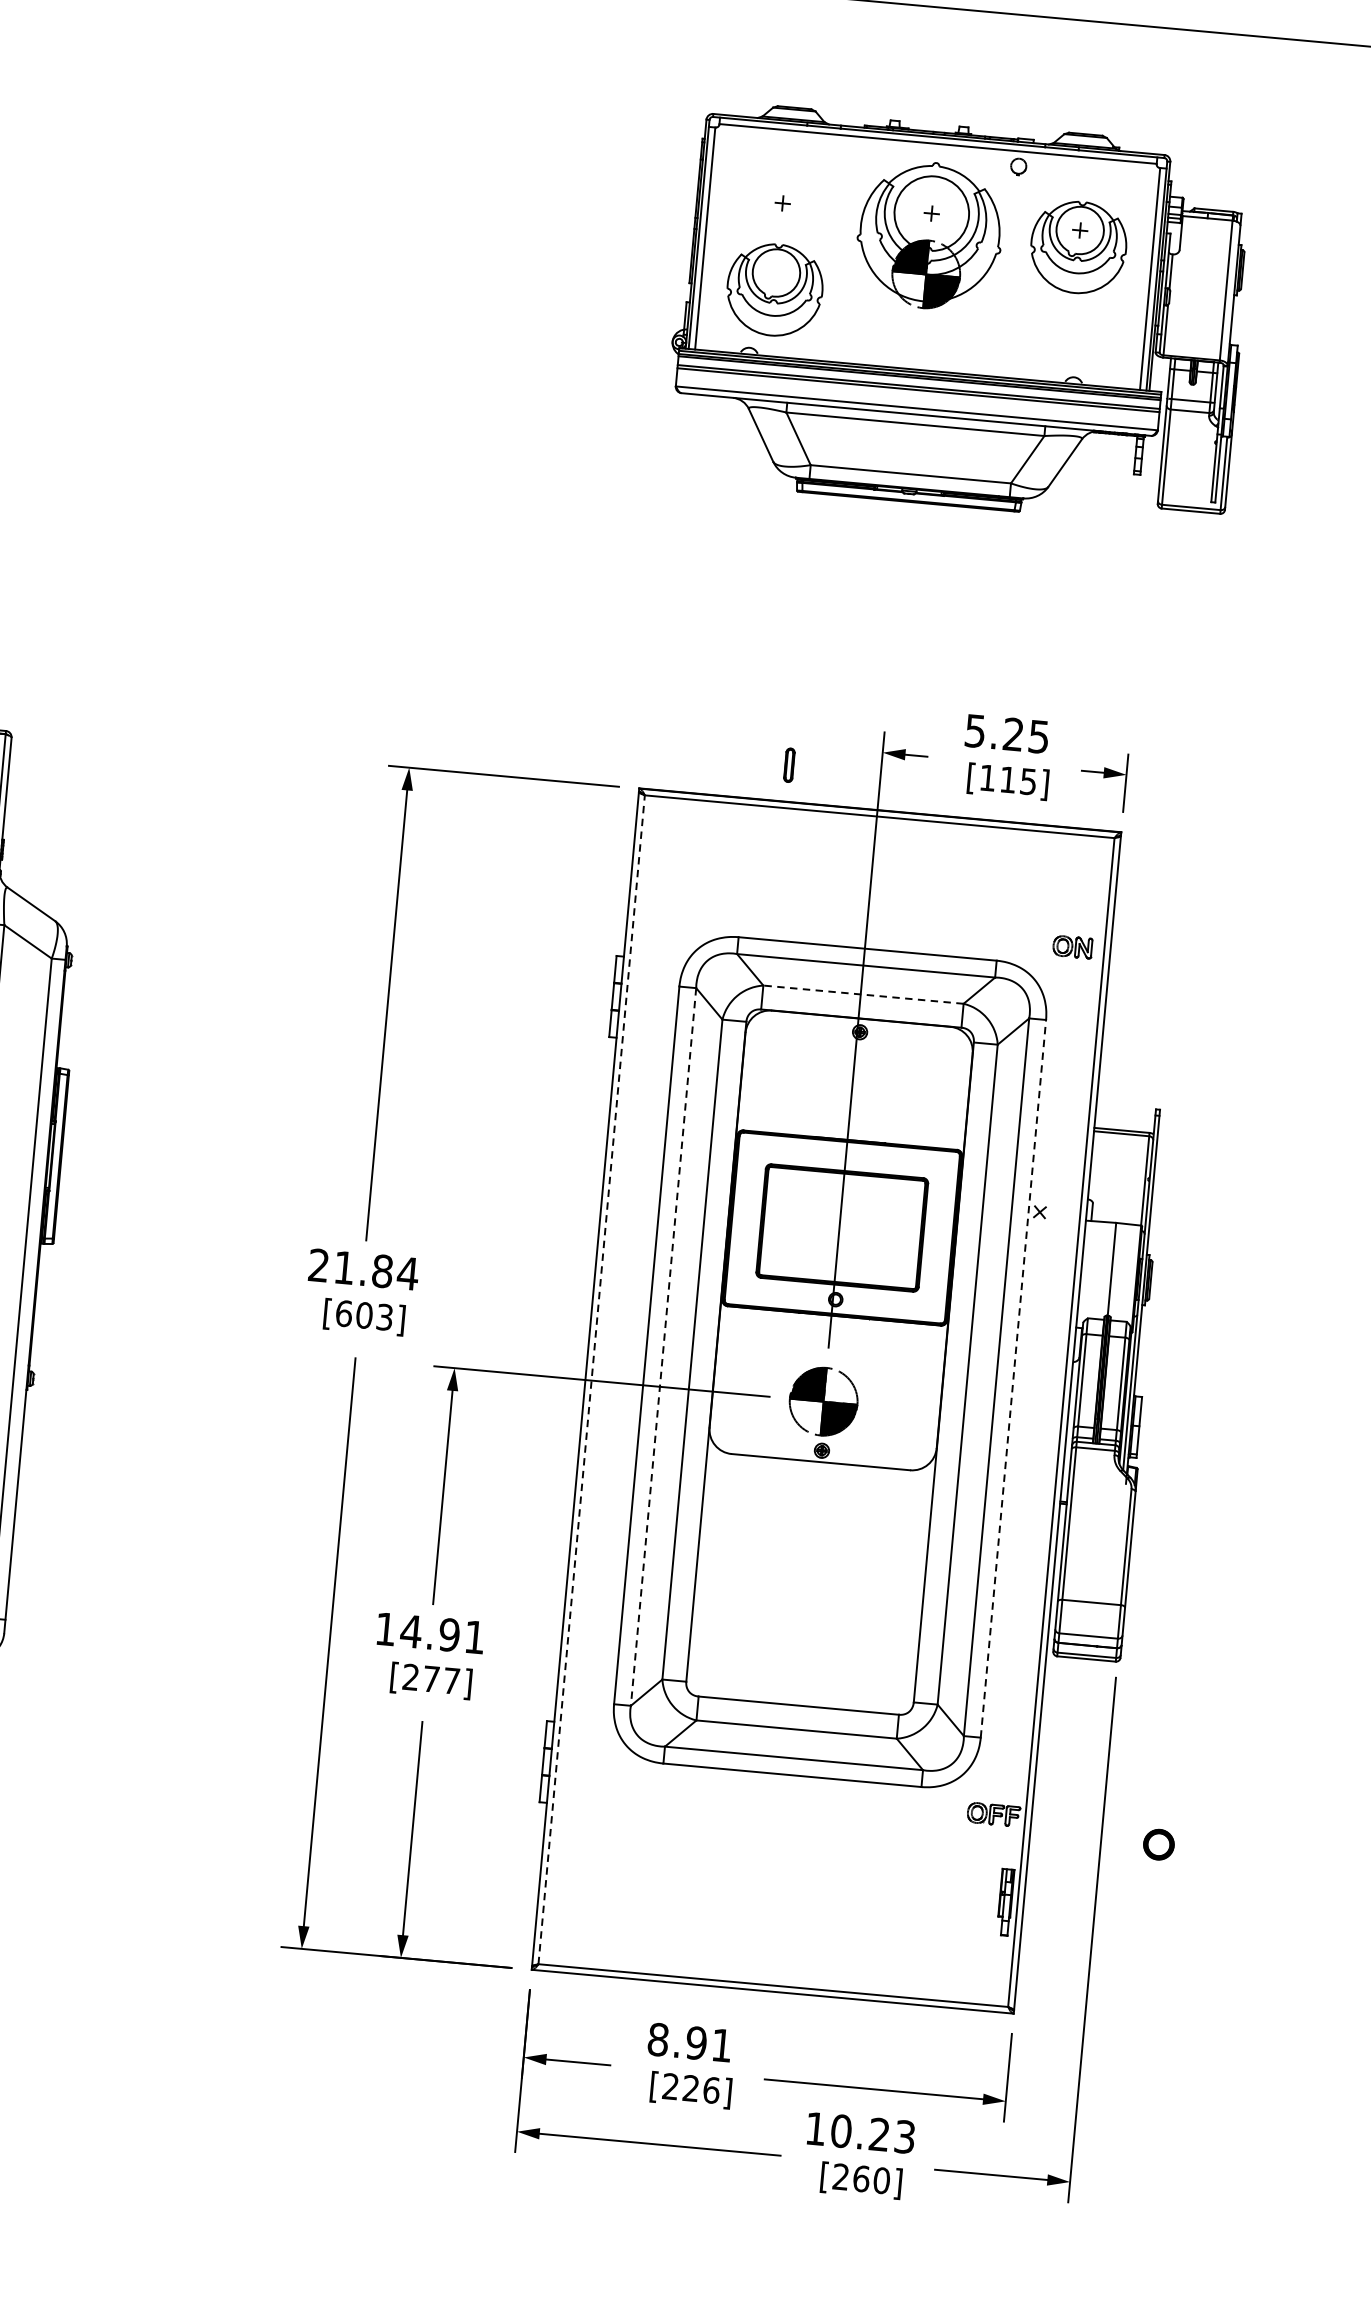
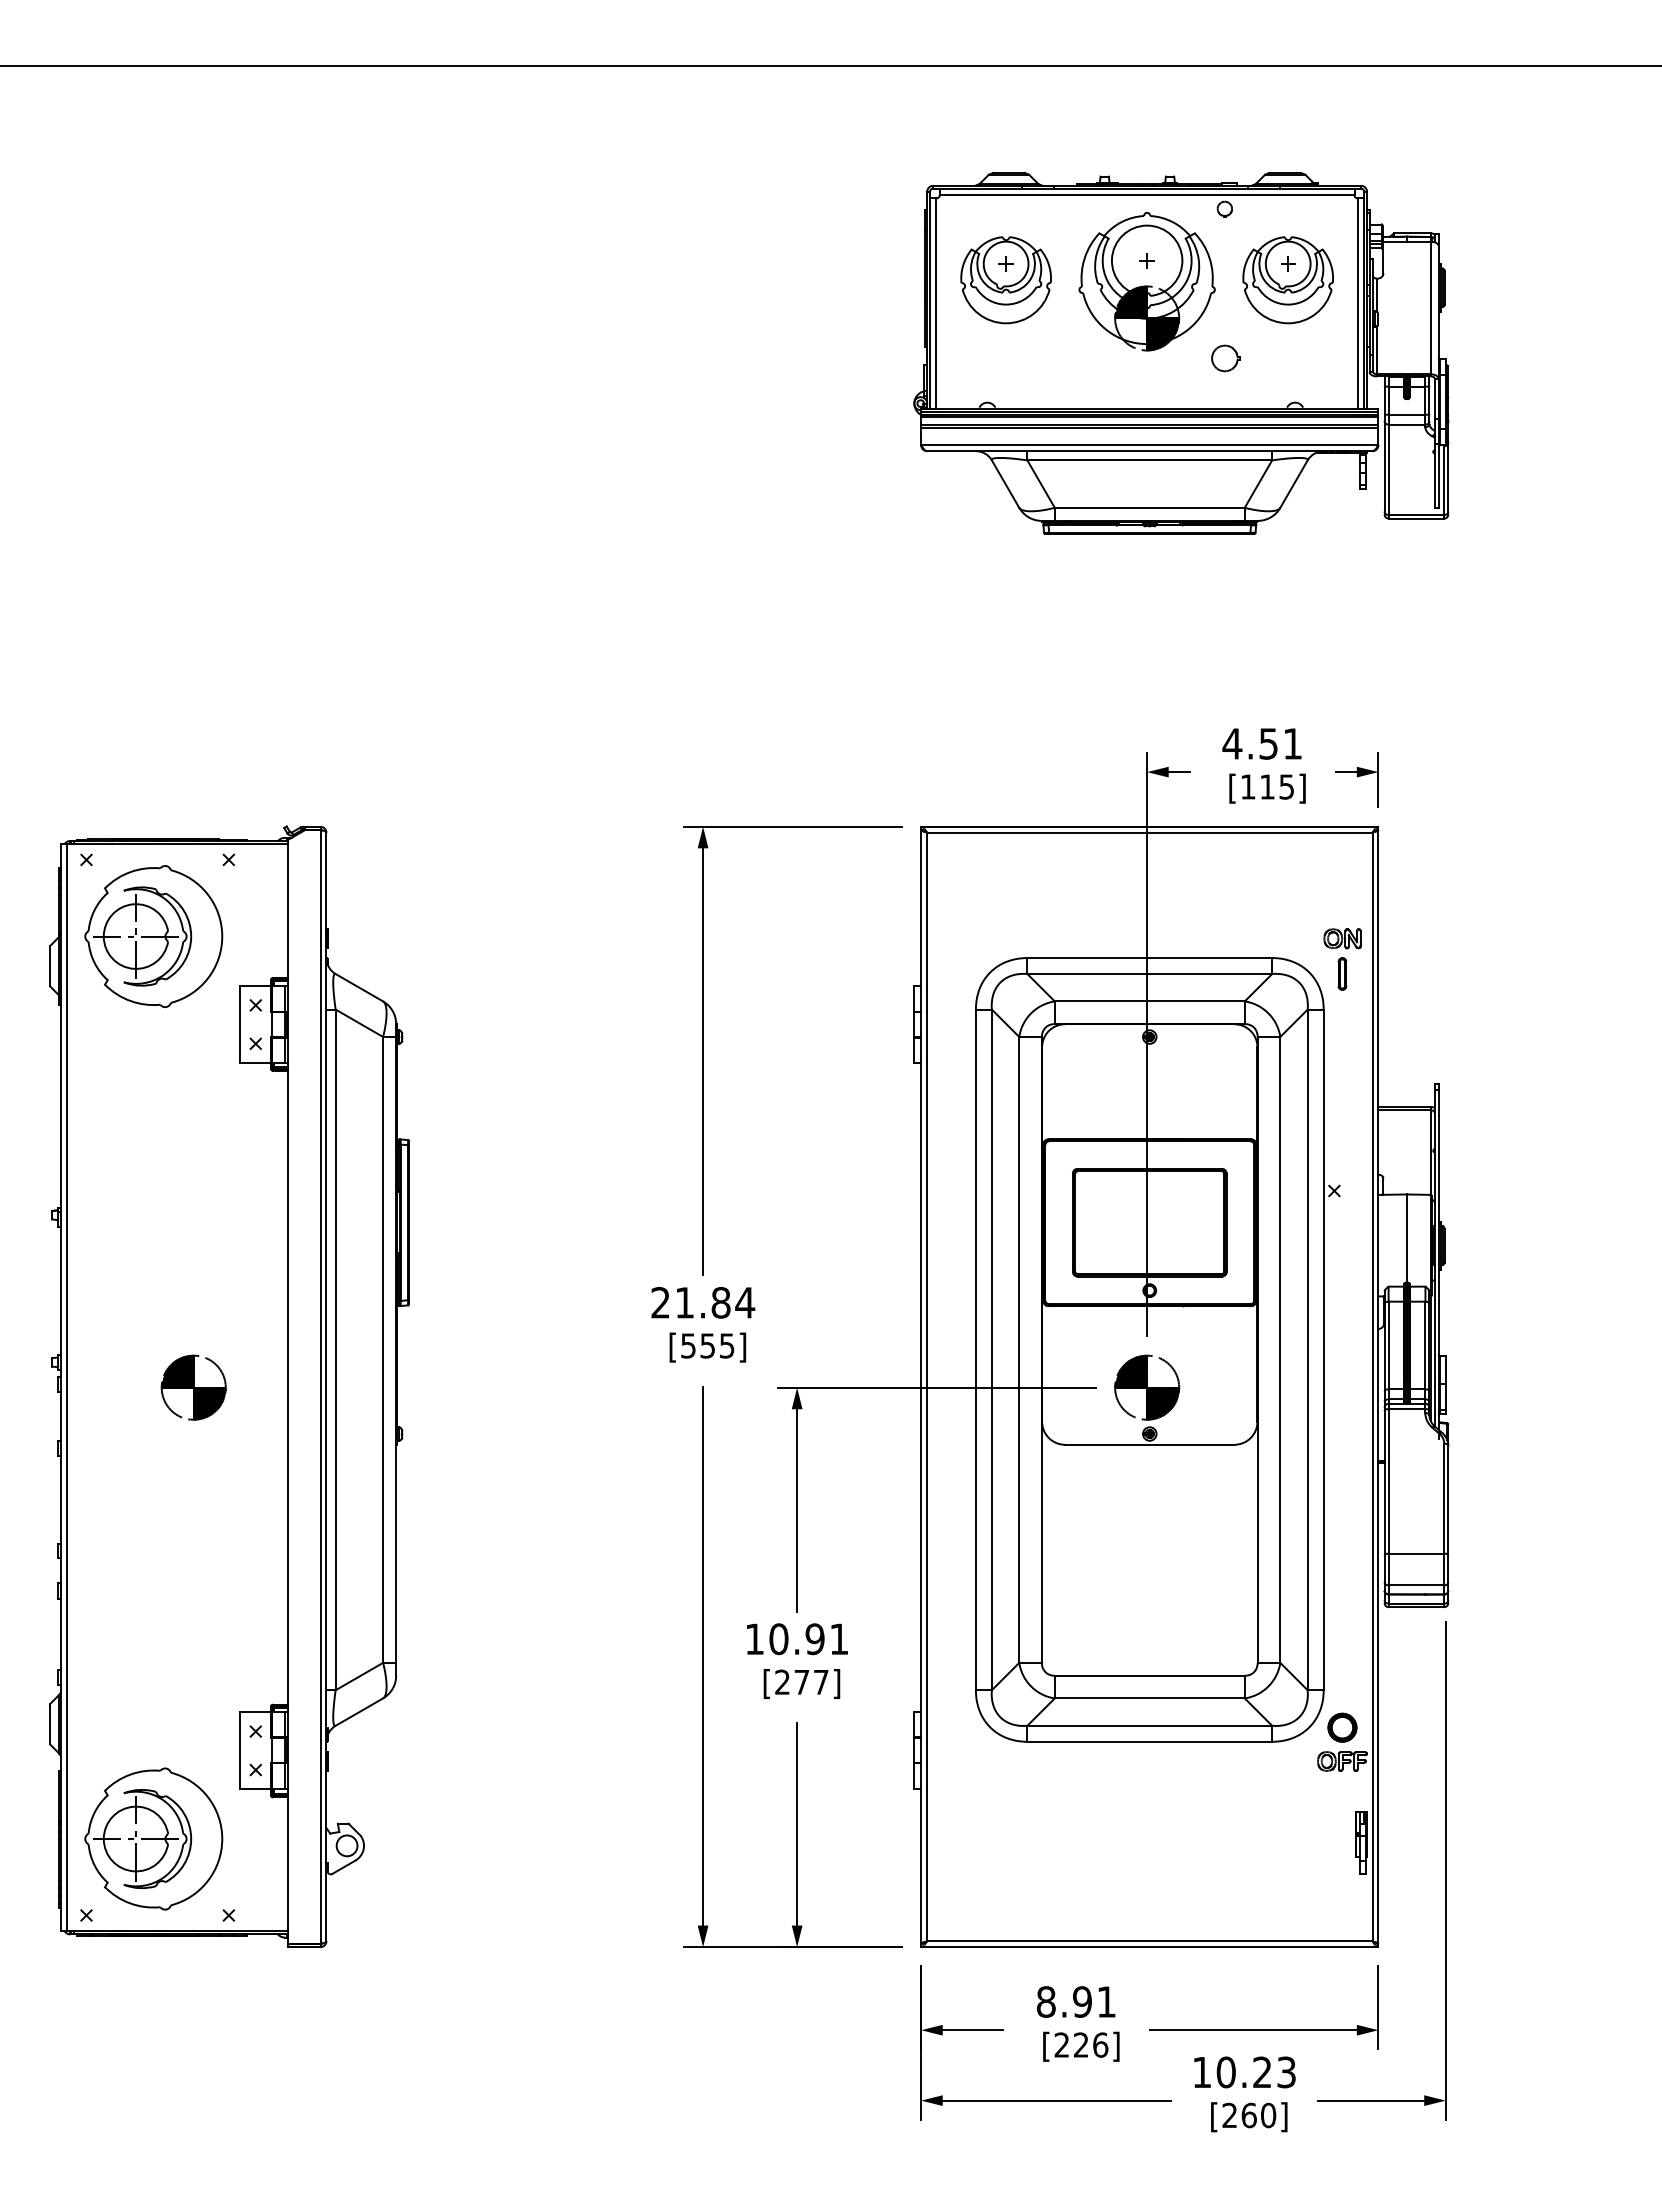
part: (774, 290) -> (1005, 280), moved
part: (1005, 324) -> (1225, 358), added
text: (1006, 733) -> (1261, 743), 5.25 -> 4.51
part: (789, 764) -> (1342, 973), moved
line: (863, 994) -> (1149, 1001), dashed -> solid
text: (364, 1315) -> (707, 1345), [603] -> [555]
line: (663, 1347) -> (991, 1350), dashed -> solid
line: (1013, 1378) -> (1323, 1349), dashed -> solid
line: (592, 1379) -> (927, 1386), dashed -> solid
text: (410, 1631) -> (778, 1639), 14.91 -> 10.91
part: (1159, 1844) -> (1342, 1727), moved

